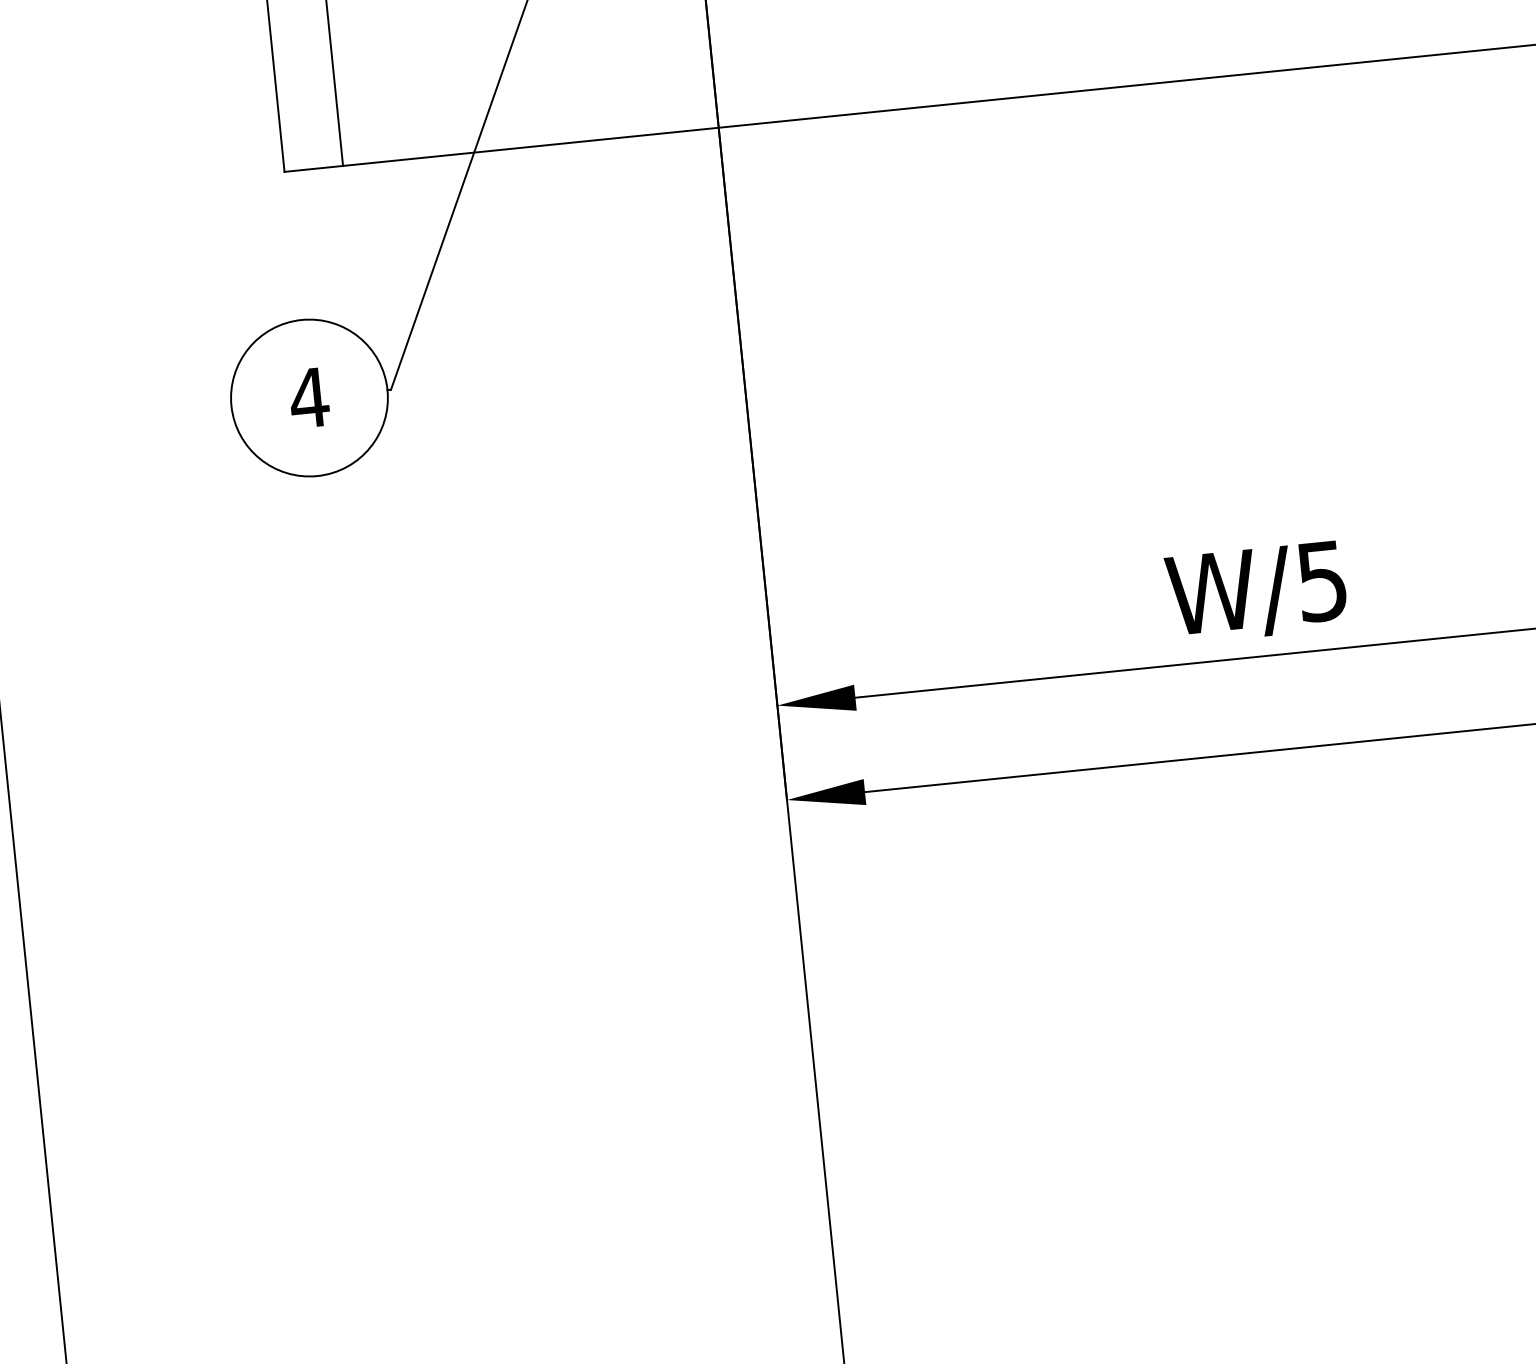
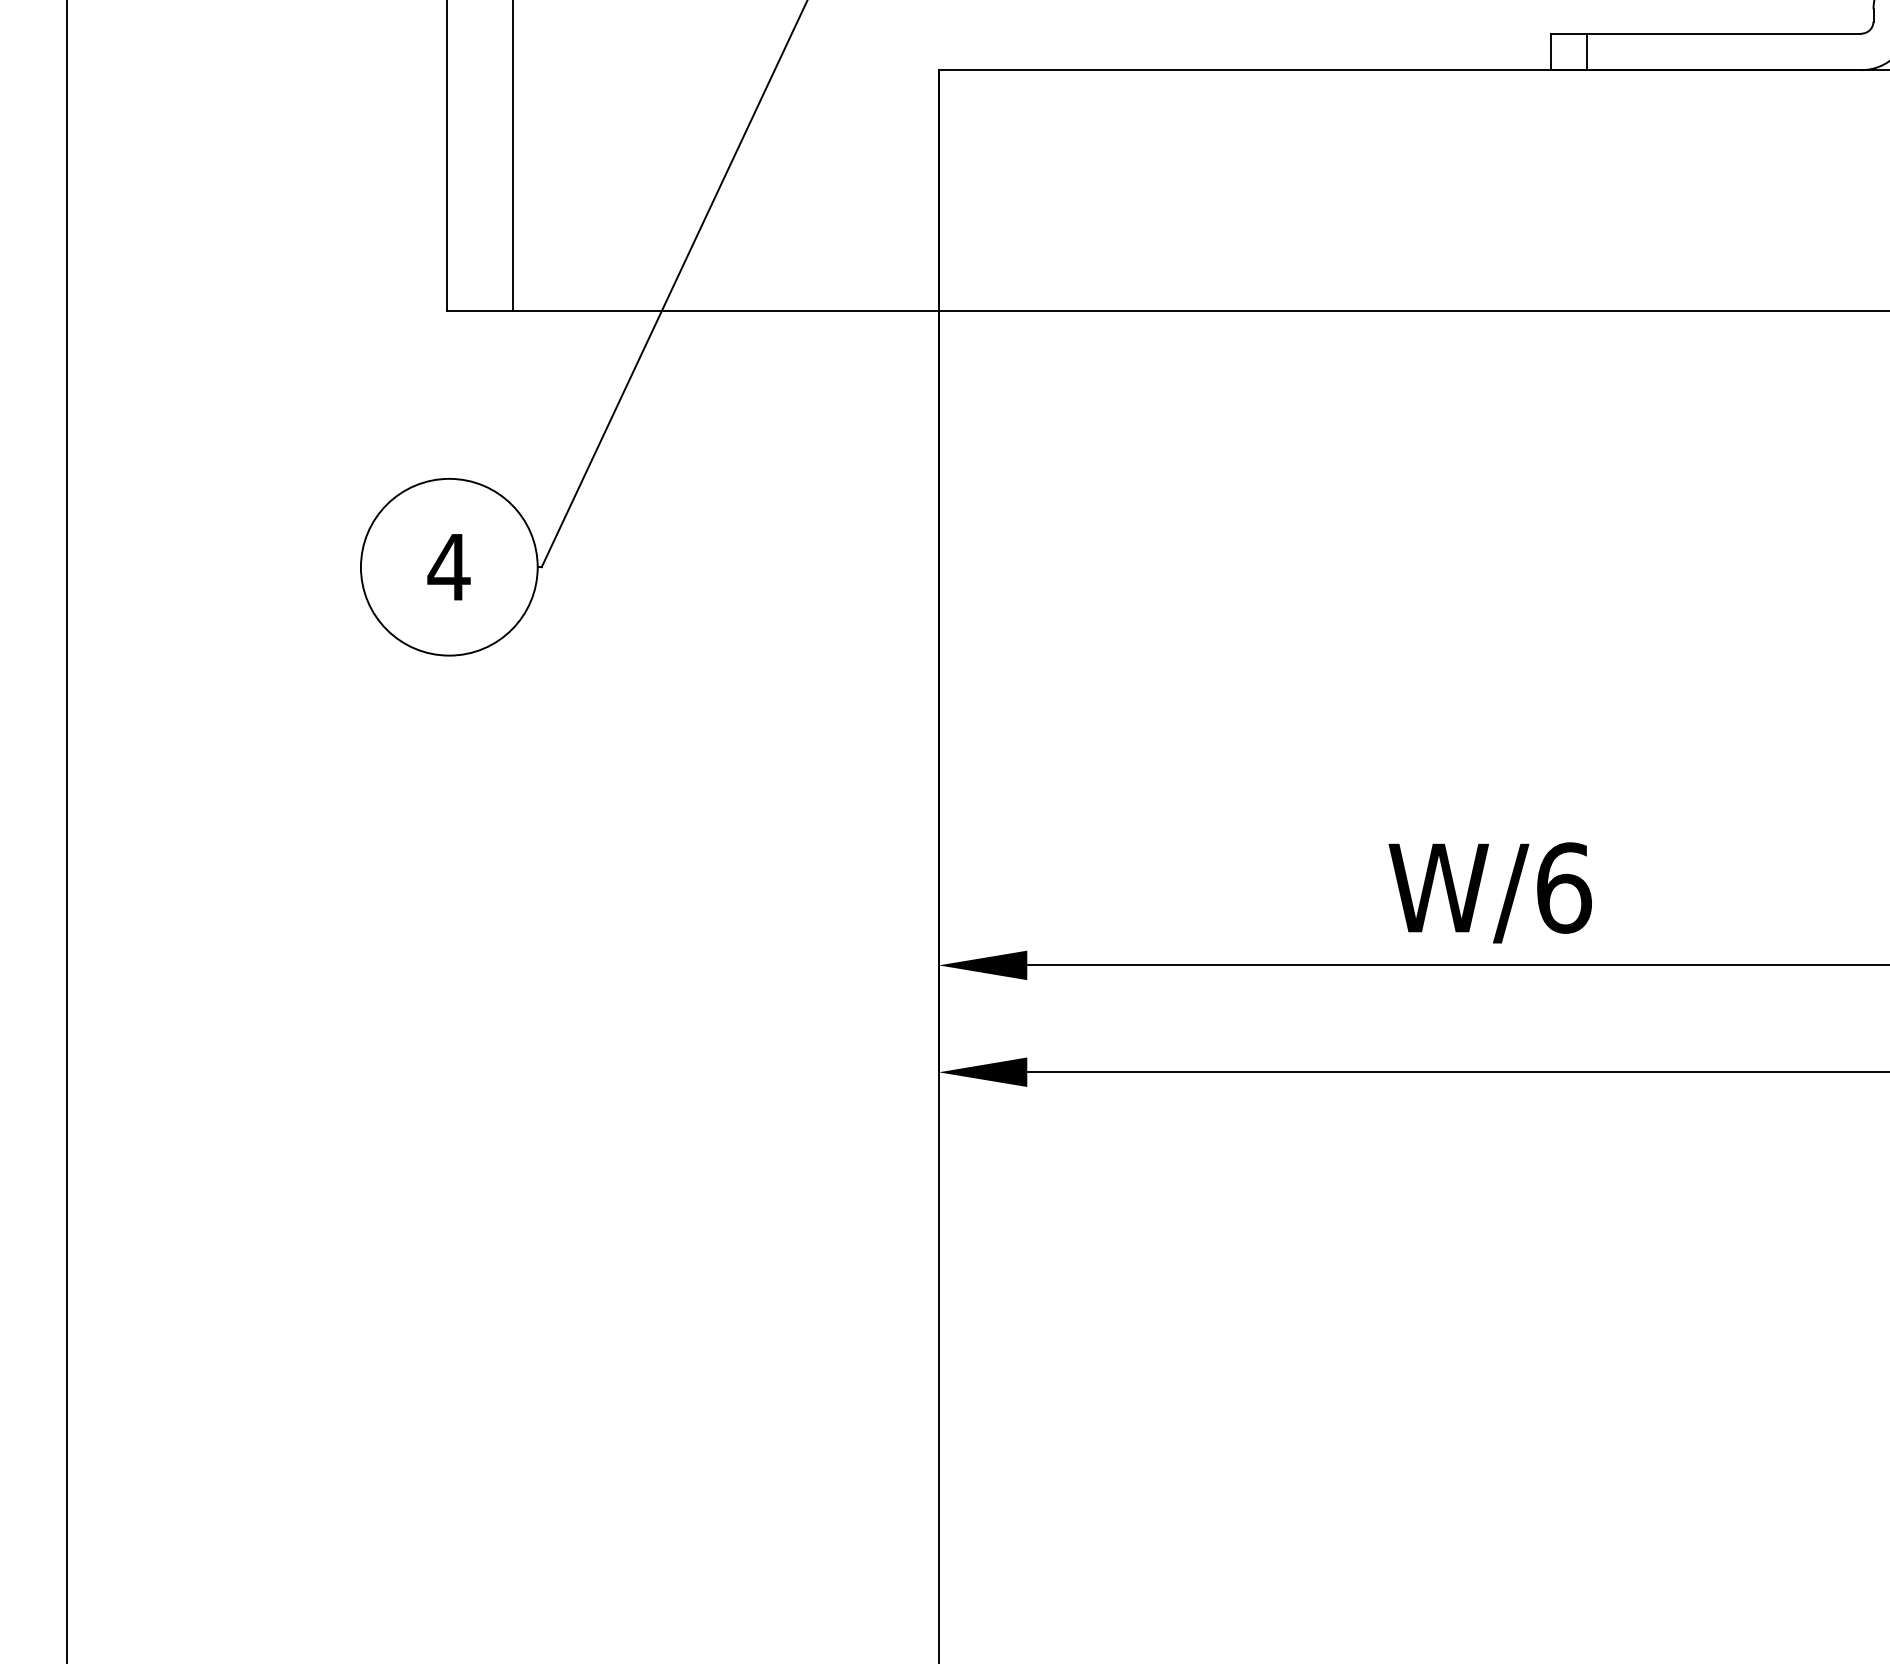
text: (1322, 580) -> (1564, 887), W/5 -> W/6

